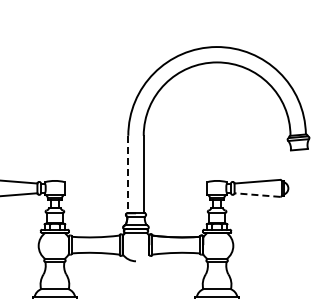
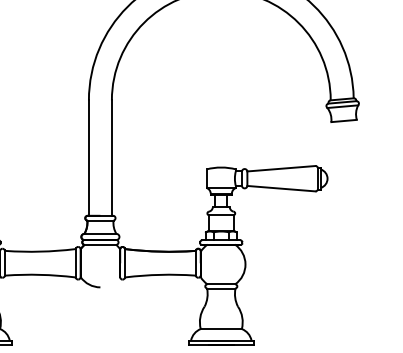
line: (128, 174) -> (89, 157), dashed -> solid
line: (257, 195) -> (281, 189), dashed -> solid

